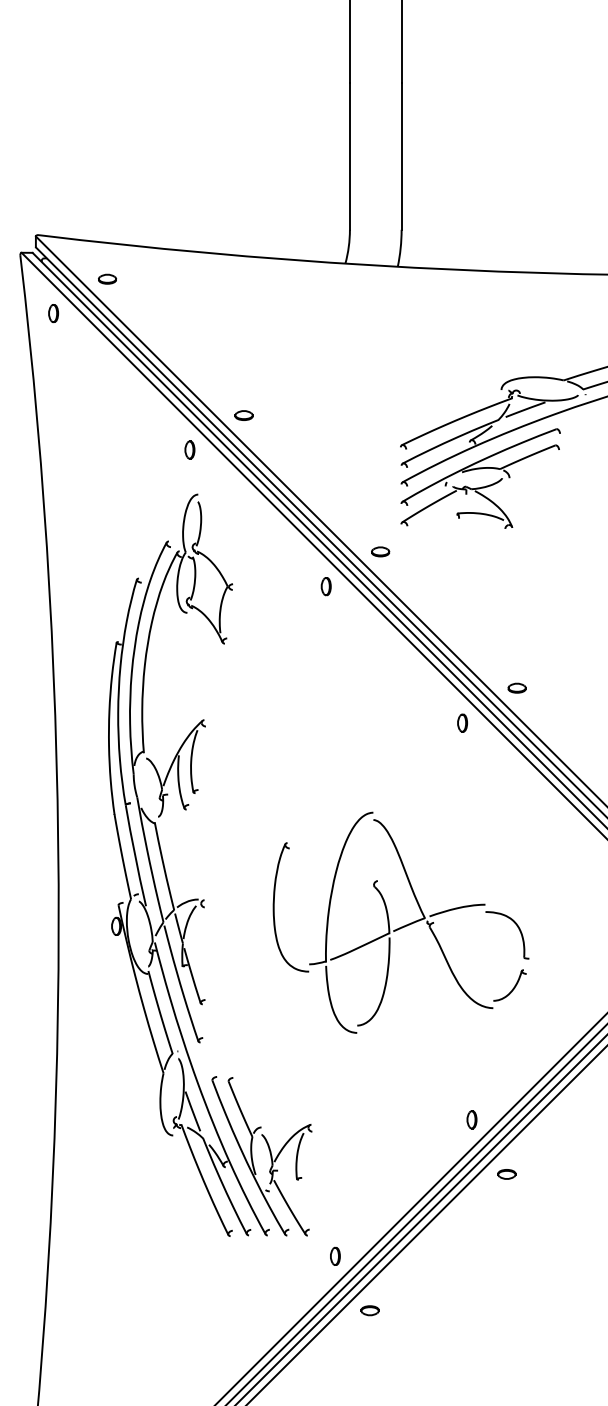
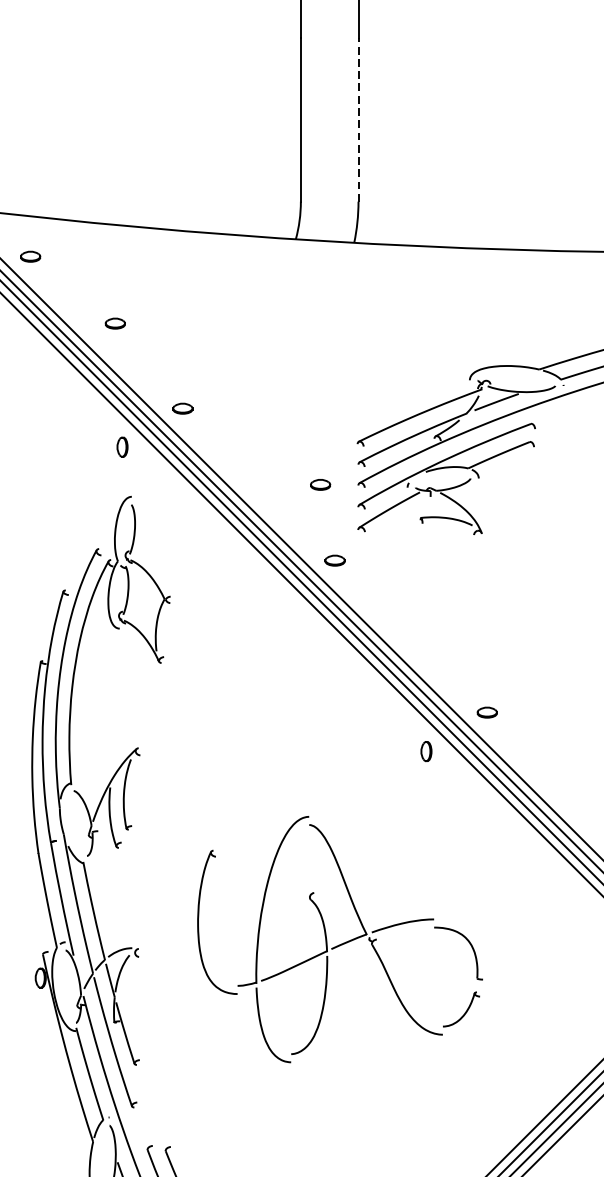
line: (401, 155) -> (358, 118), solid -> dashed
part: (183, 338) -> (115, 322), added
part: (367, 483) -> (320, 484), added
part: (325, 586) -> (273, 599), removed
part: (400, 922) -> (339, 939), moved

